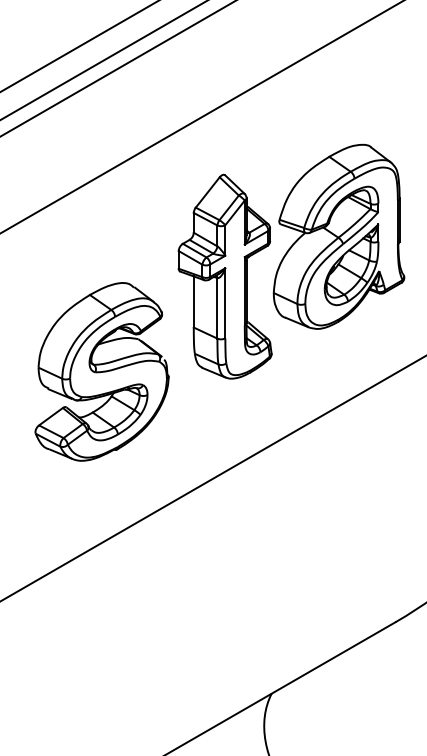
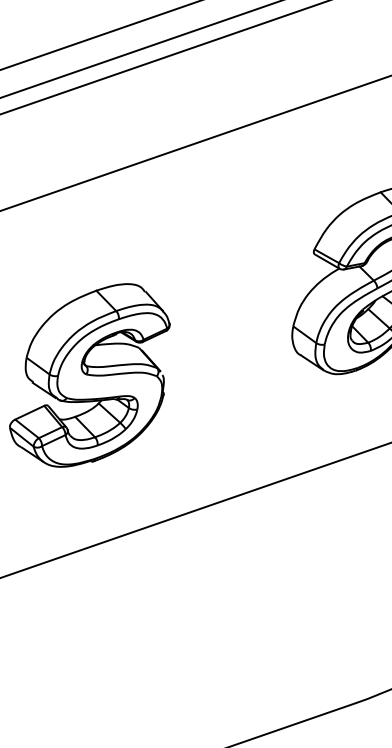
part: (224, 276) -> (244, 298), removed

